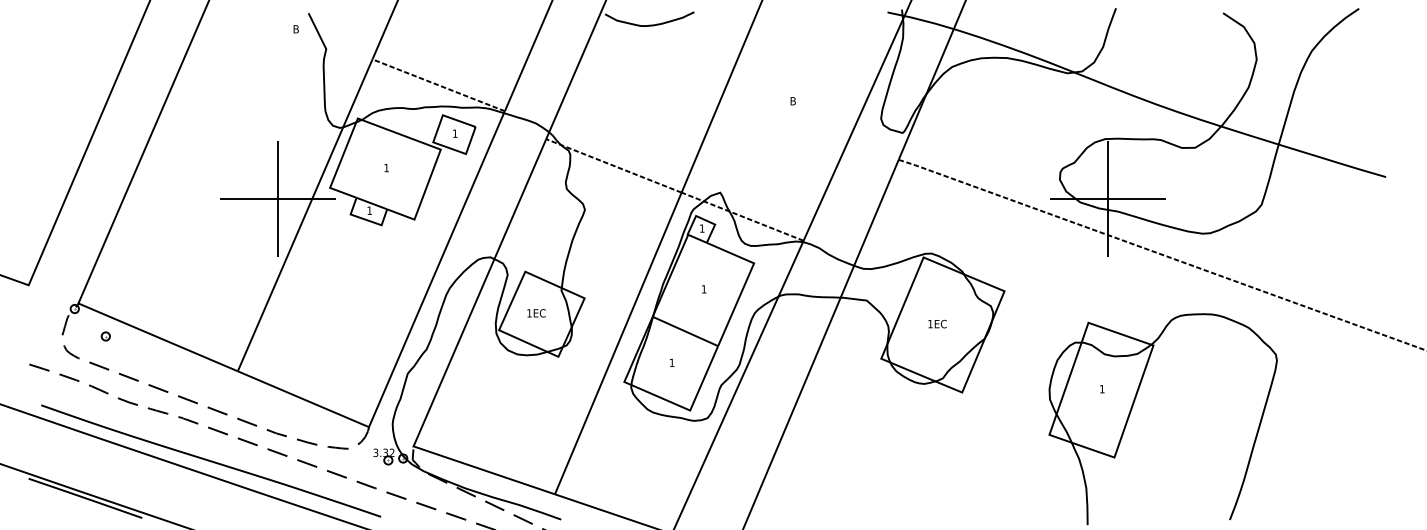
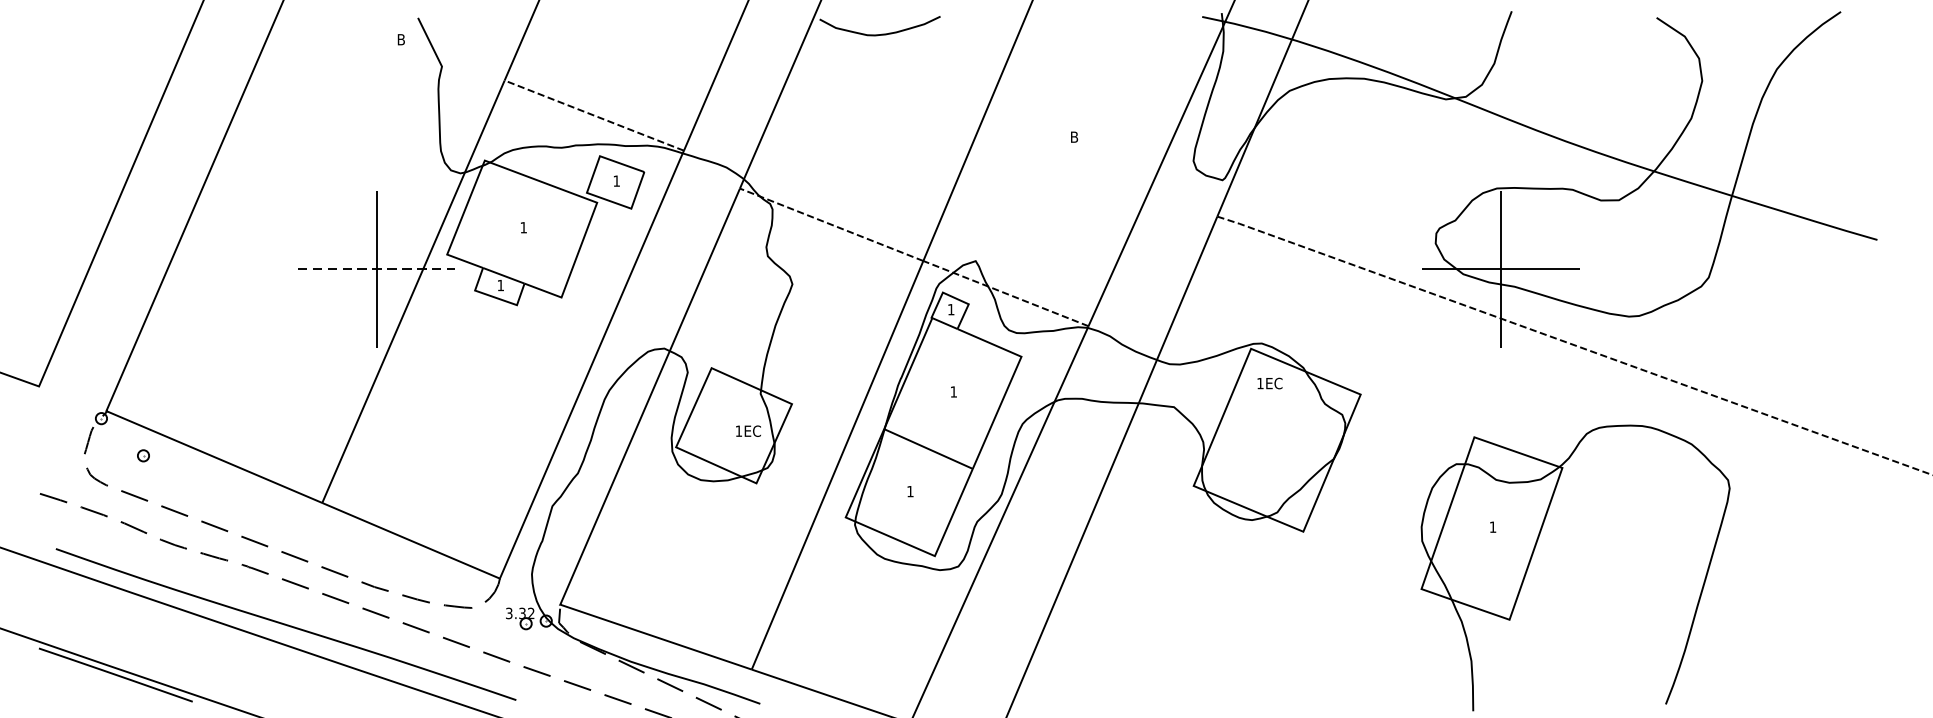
line: (277, 198) -> (375, 268), solid -> dashed
text: (536, 313) -> (748, 431), moved
text: (937, 323) -> (1269, 382), moved

